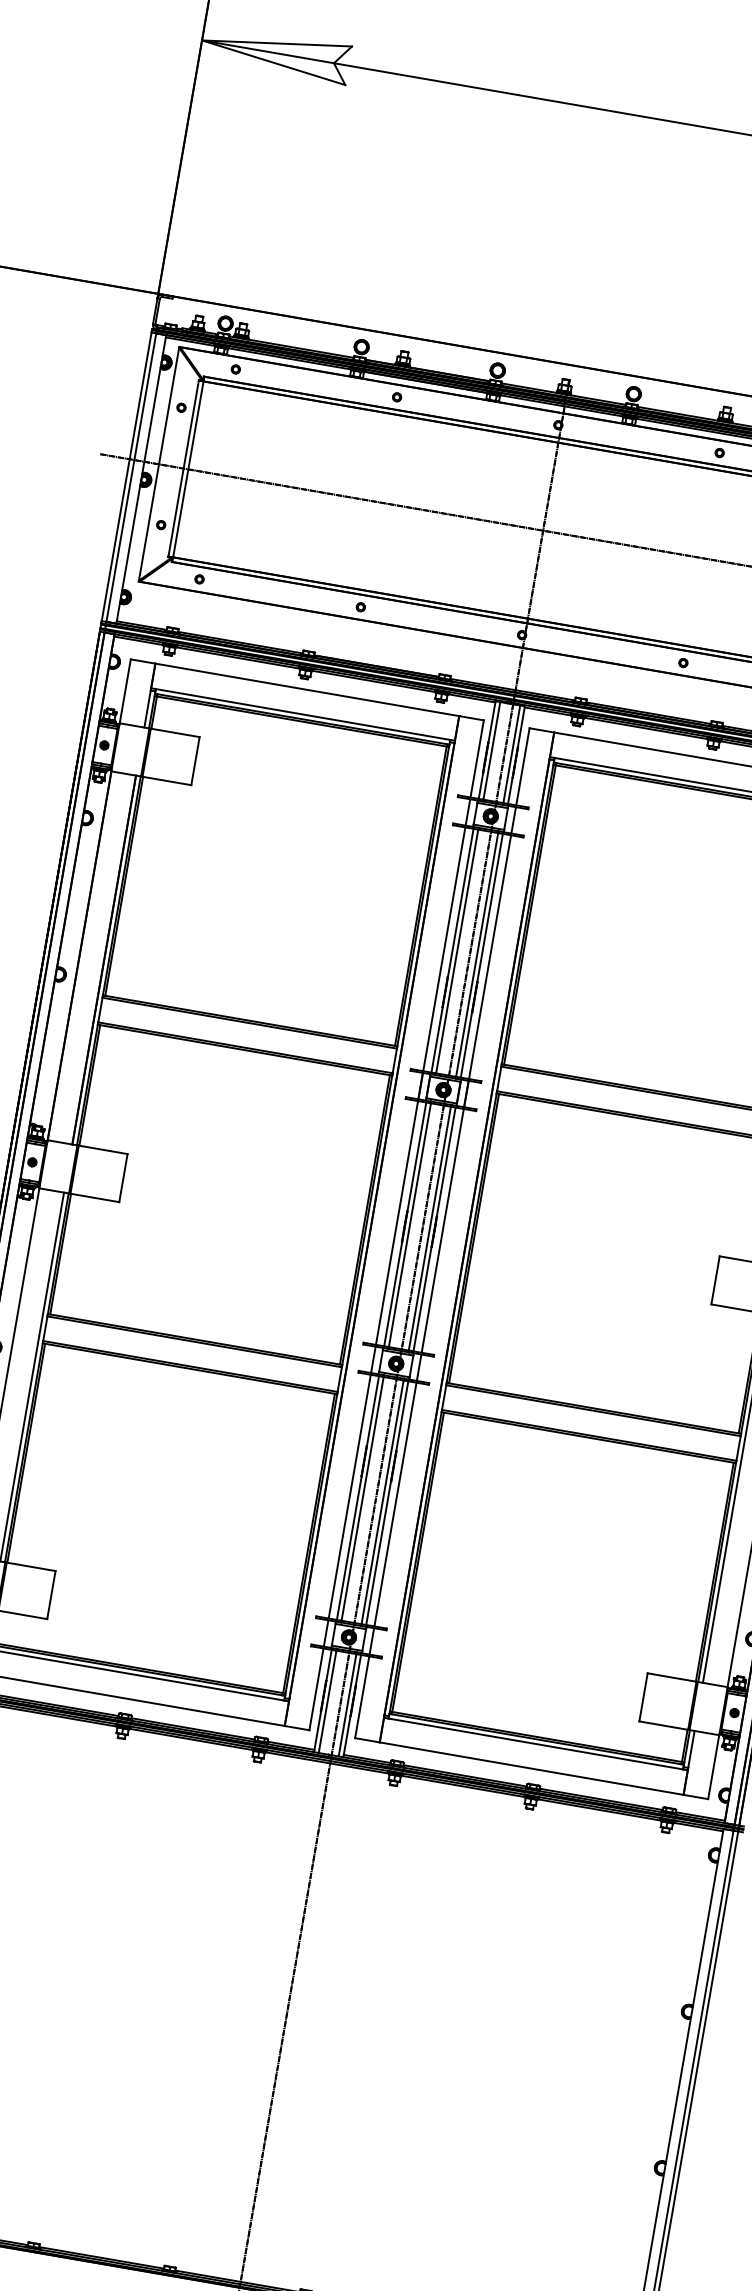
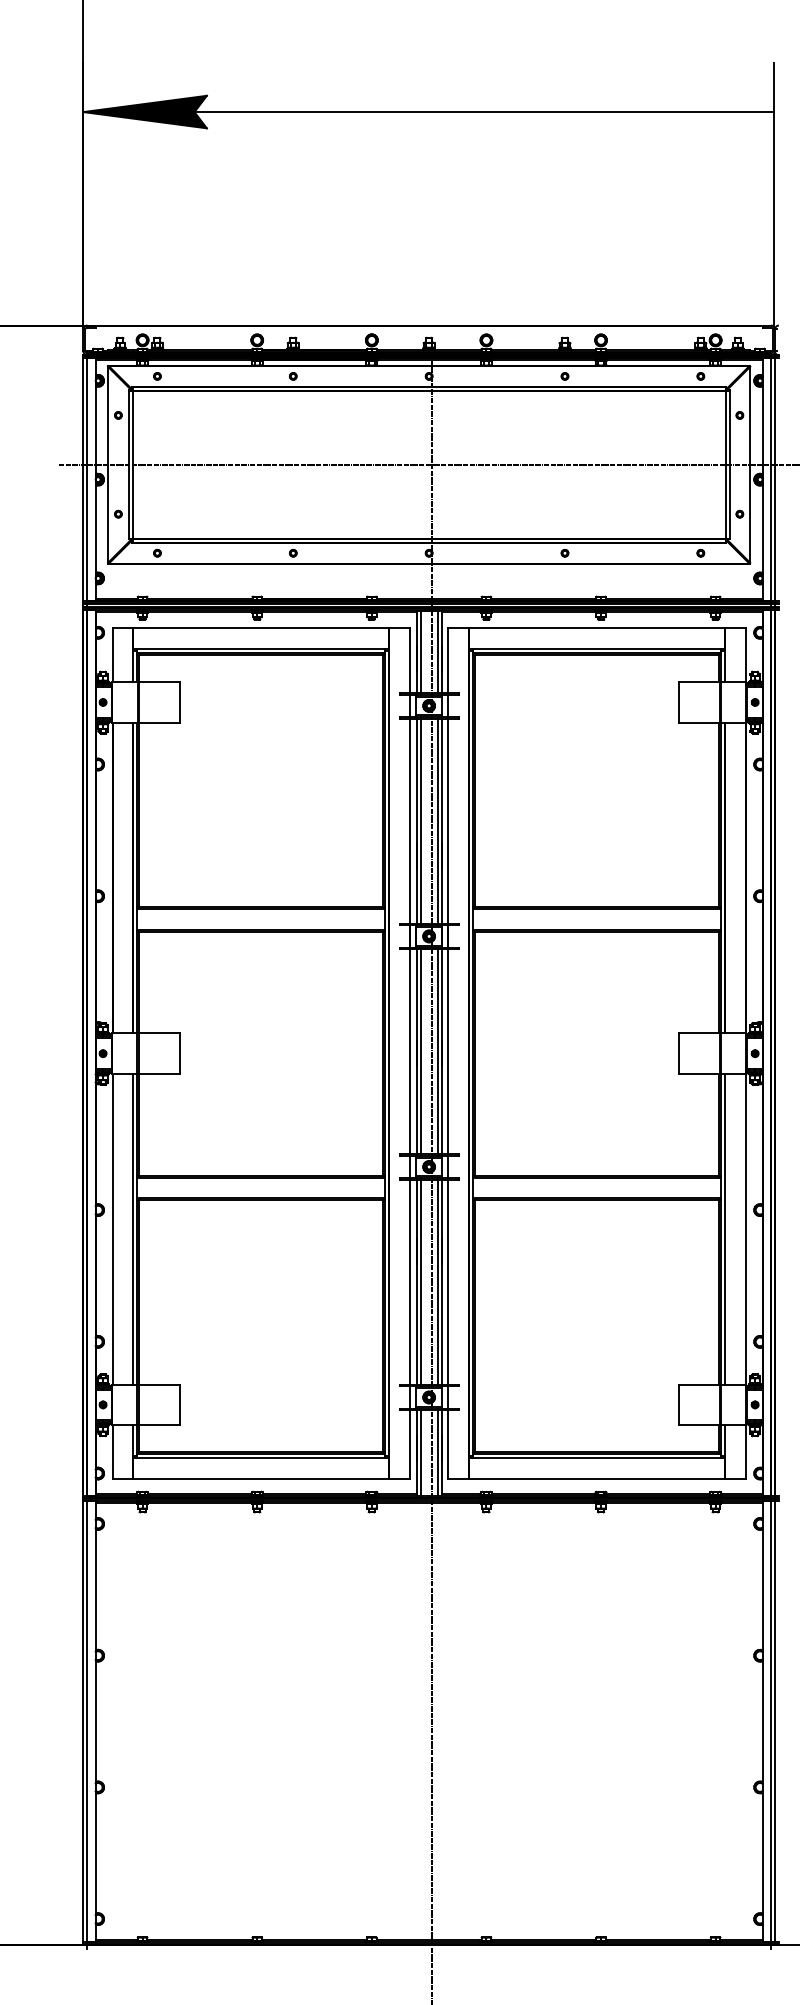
fill: (274, 52) -> (144, 111), added

